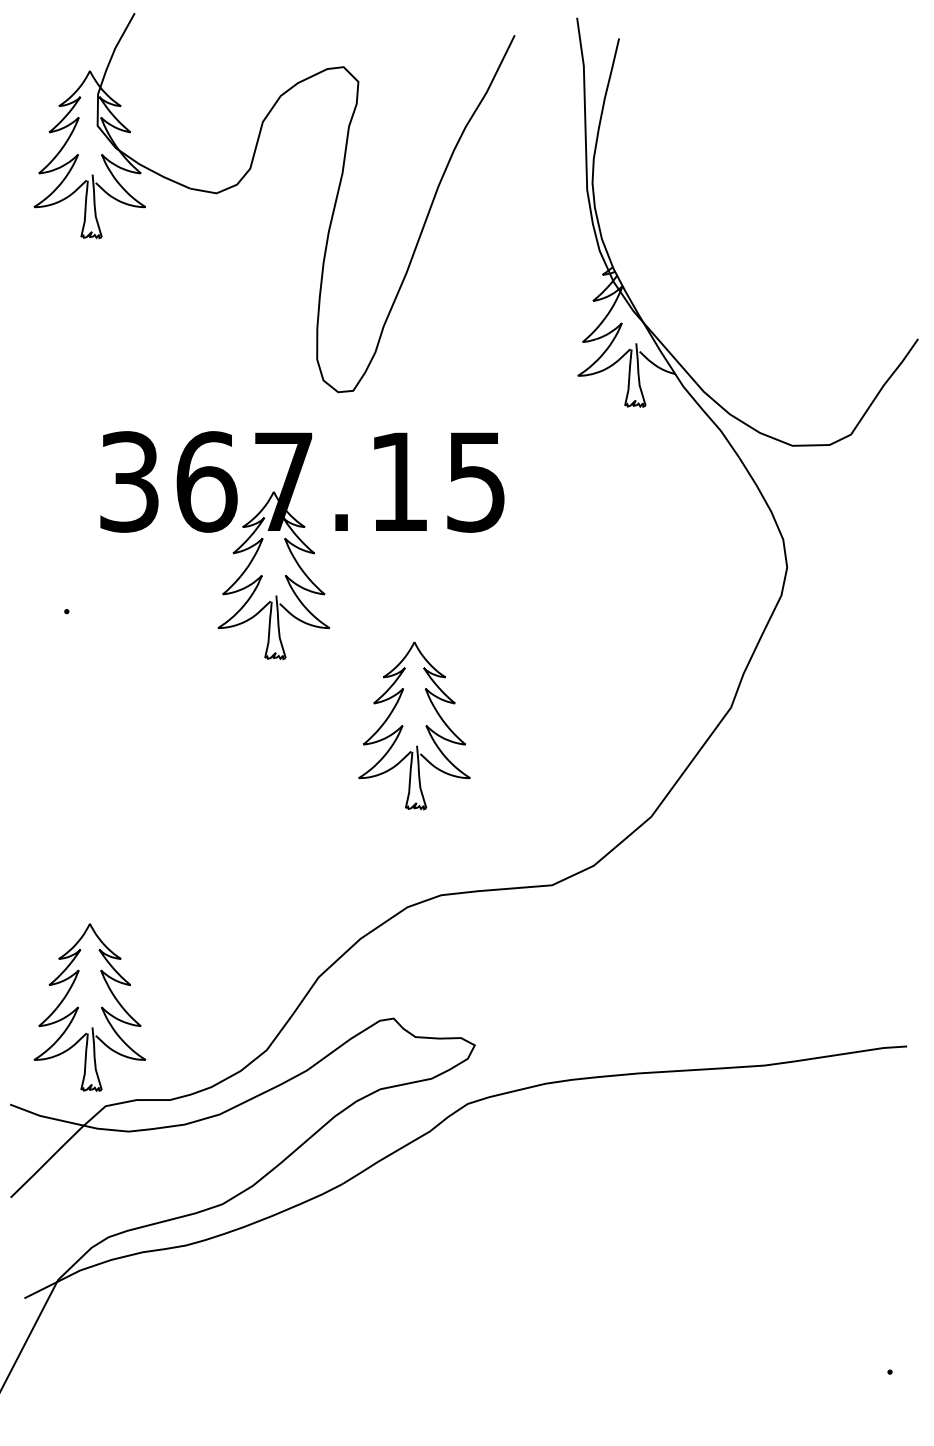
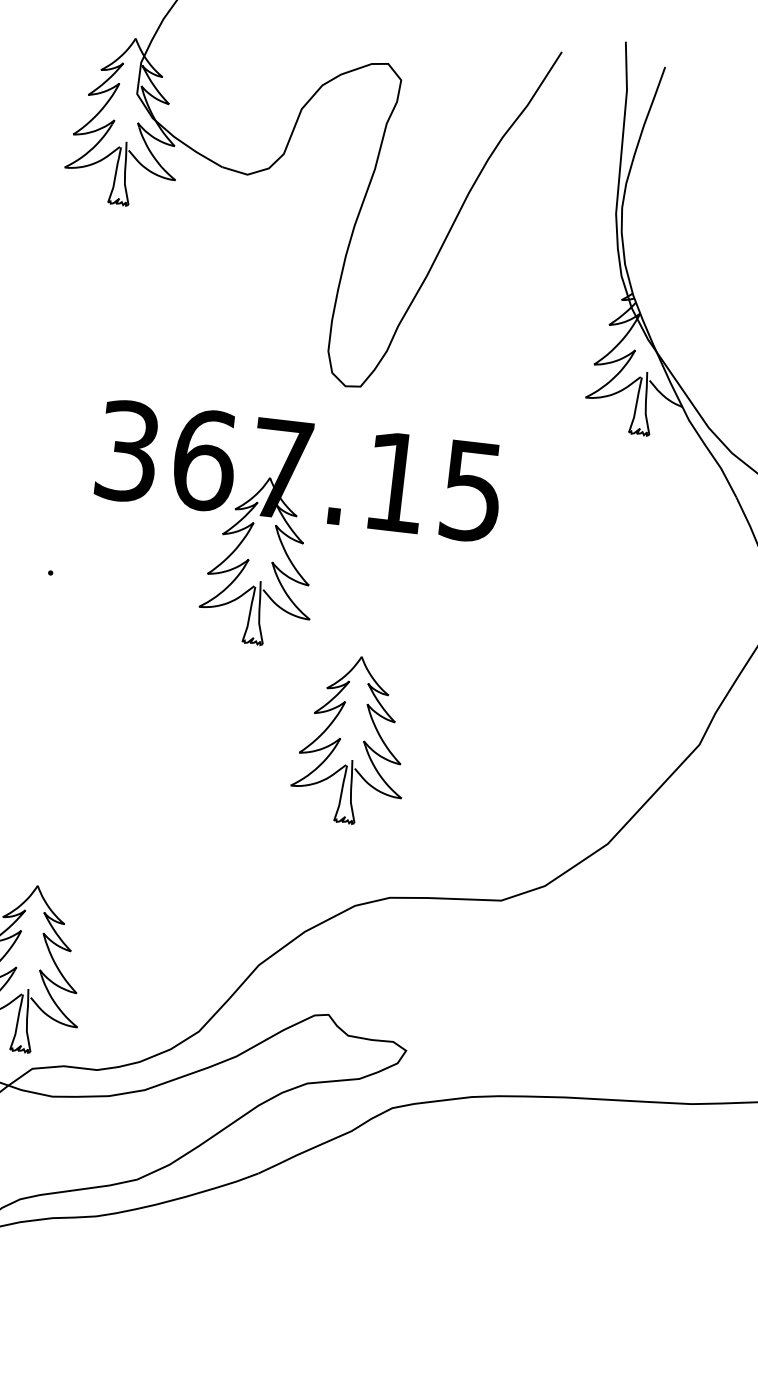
part: (403, 726) -> (341, 739), moved

